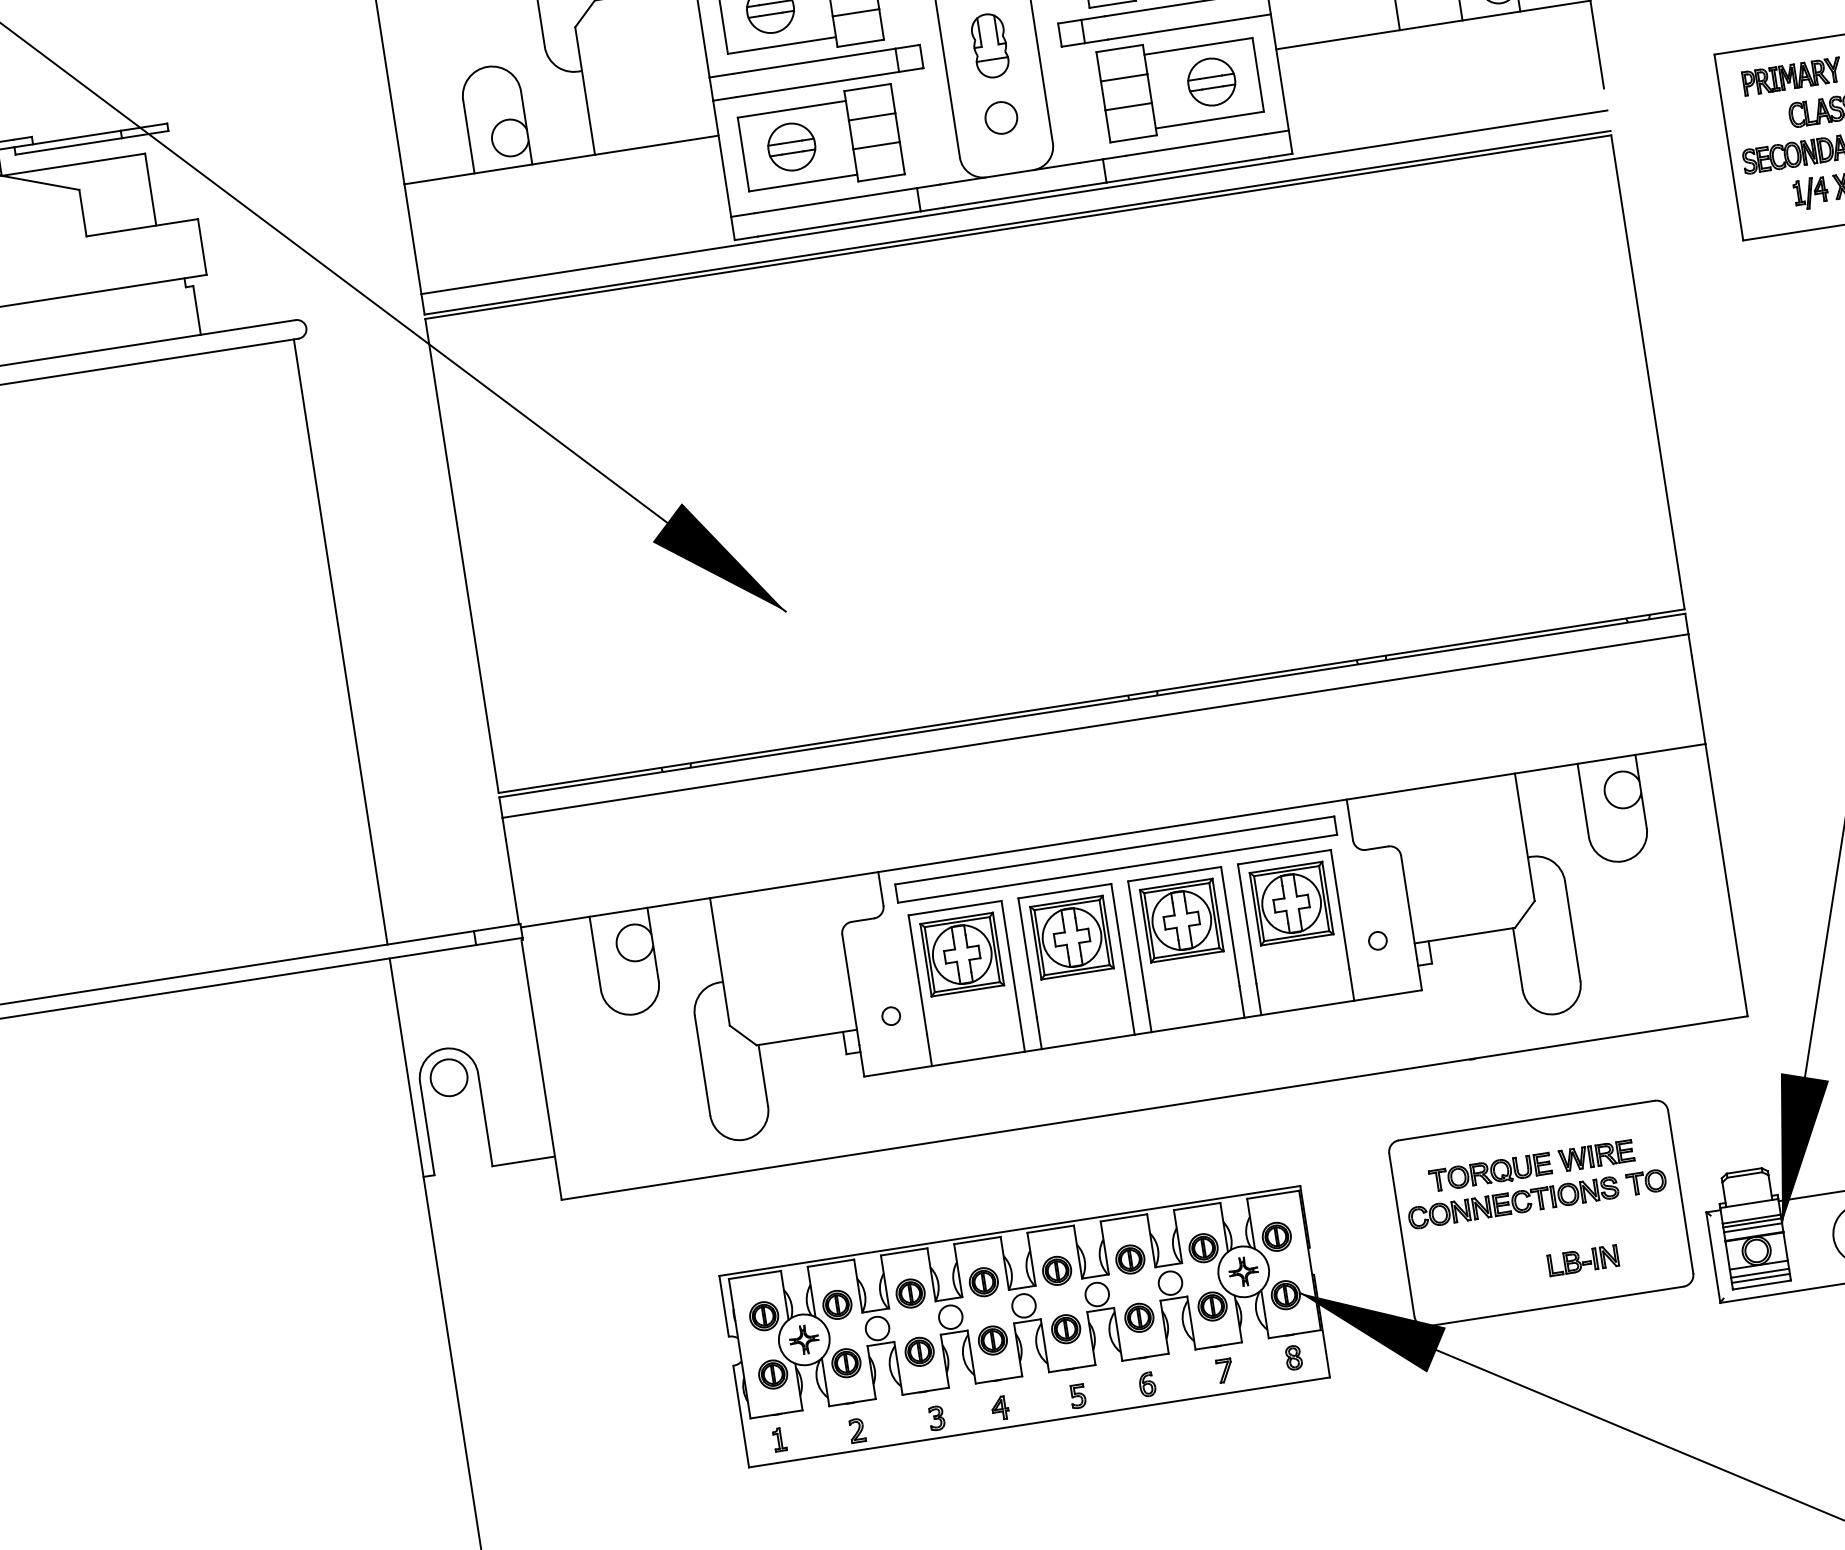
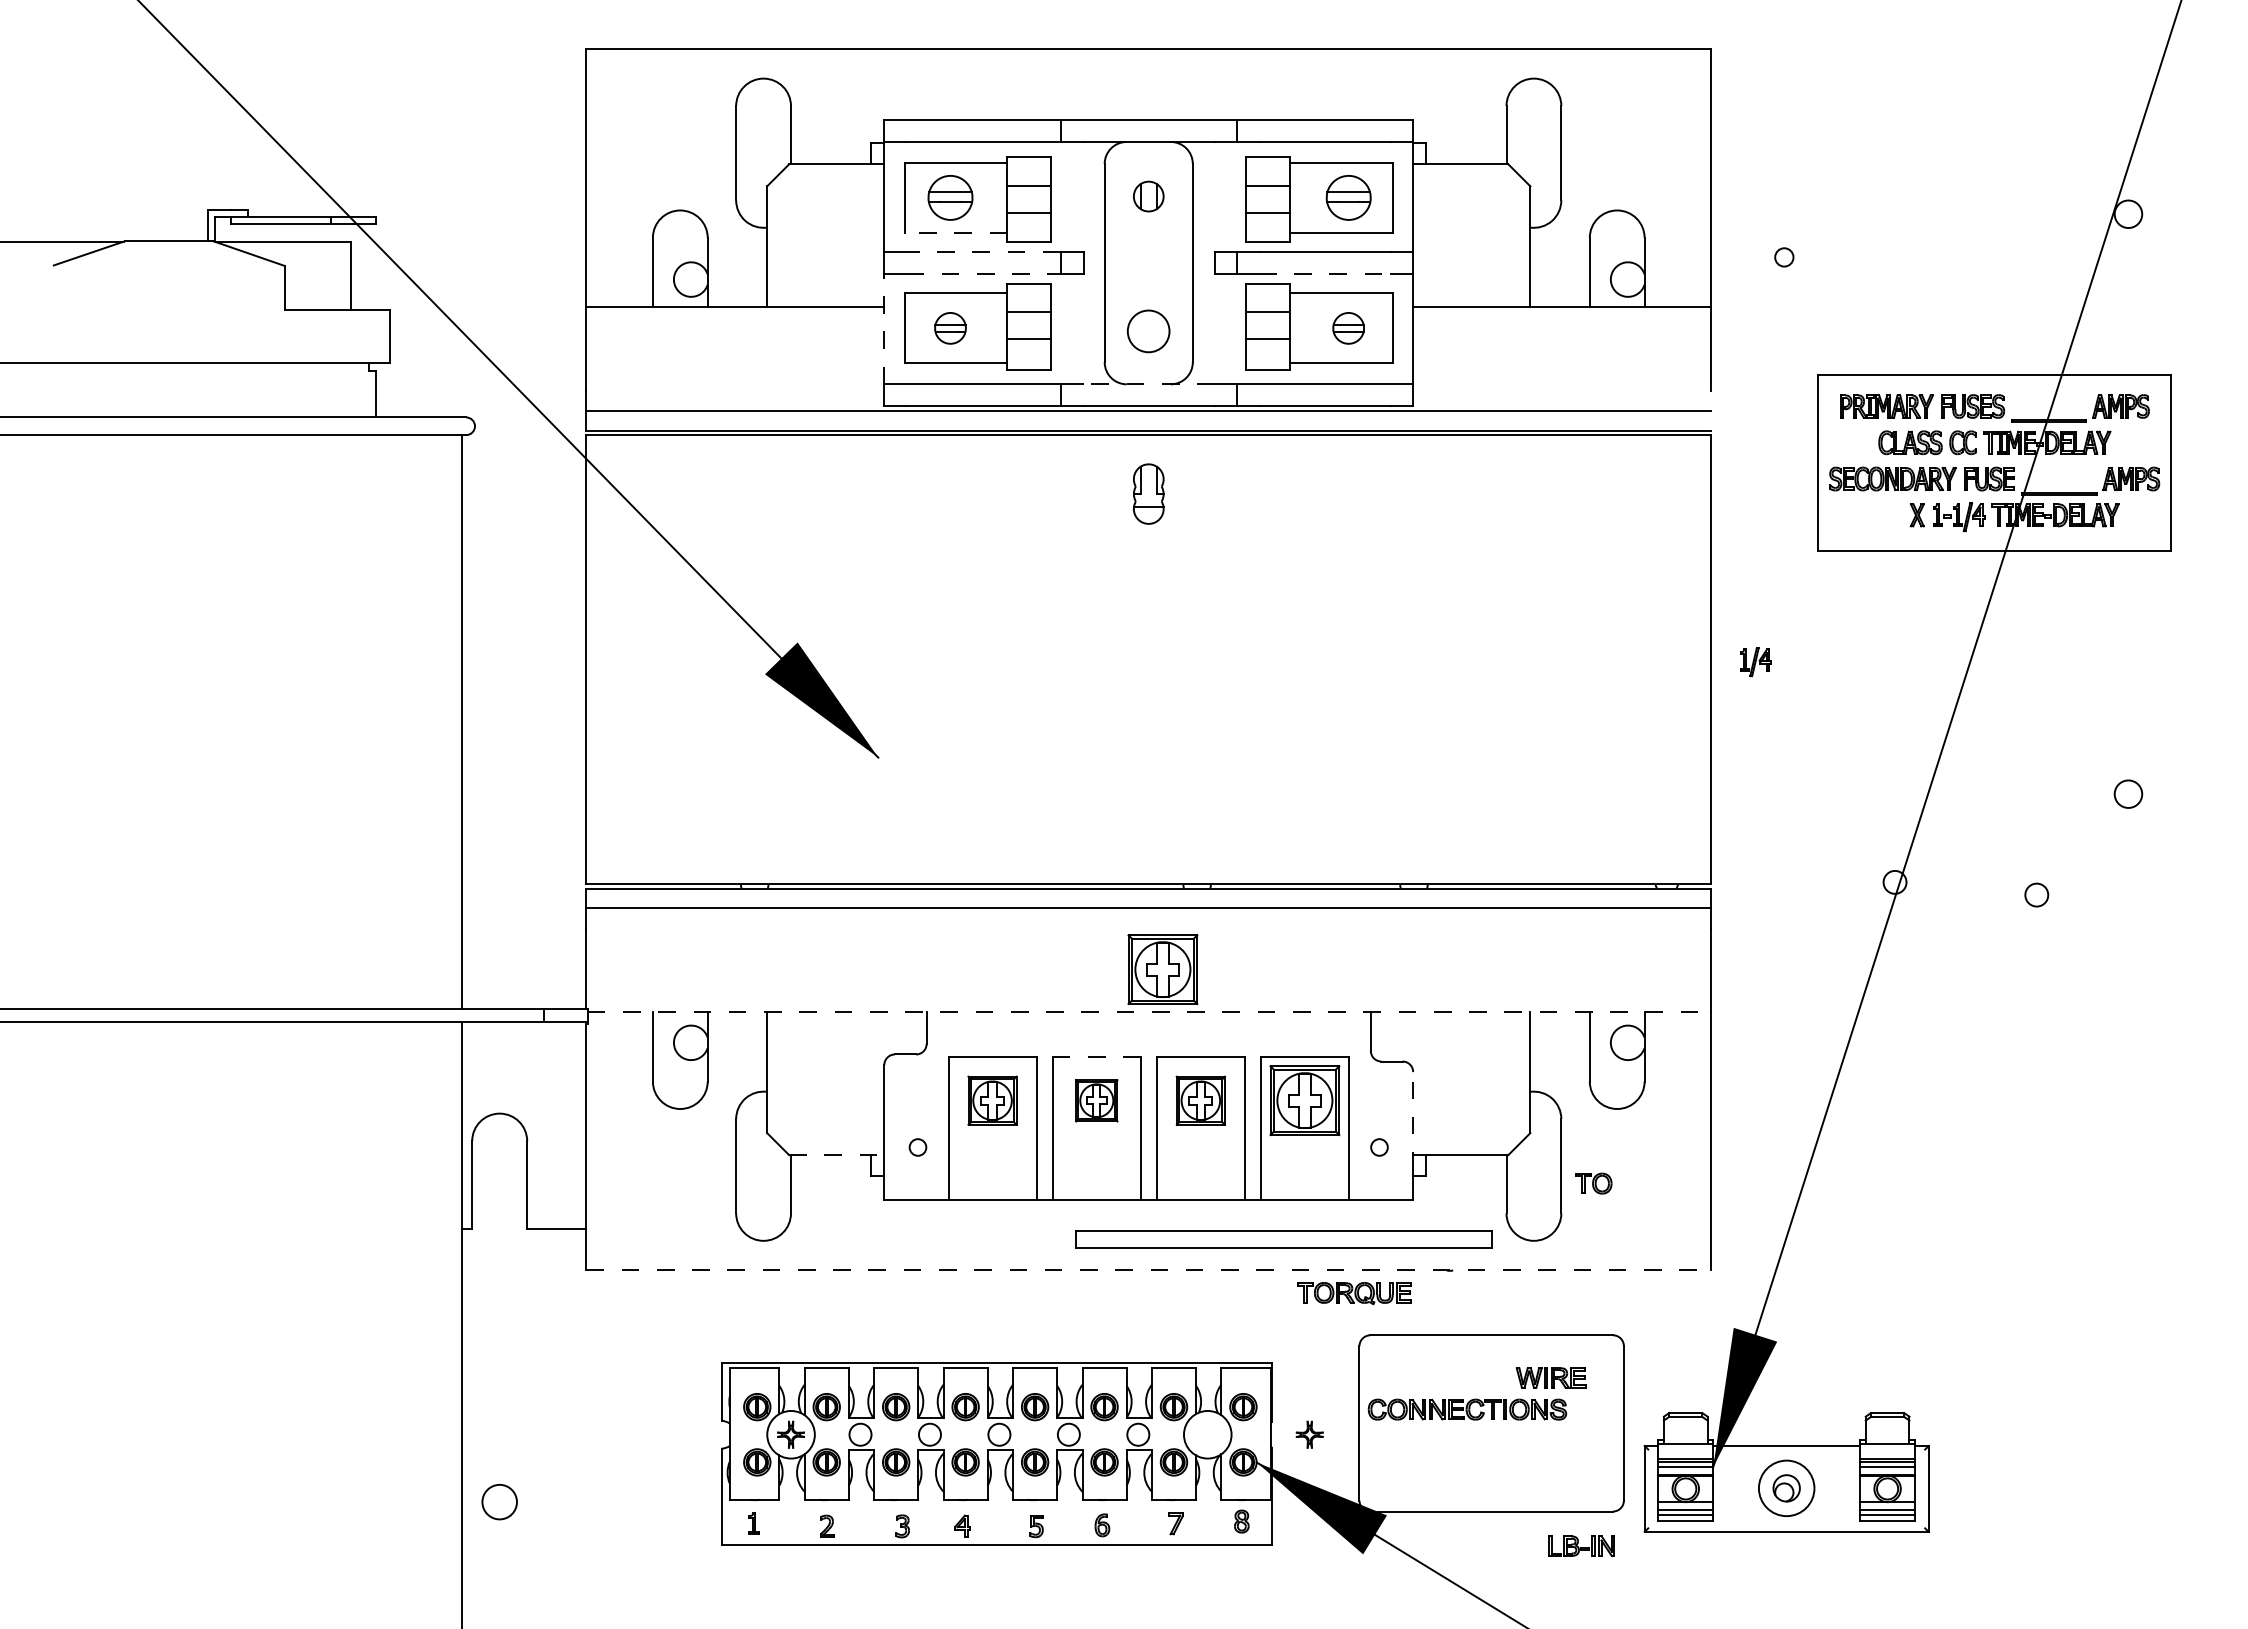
line: (1178, 29) -> (1325, 274), solid -> dashed
line: (781, 45) -> (955, 232), solid -> dashed
part: (989, 45) -> (1148, 493), moved
line: (814, 61) -> (983, 252), solid -> dashed
part: (1211, 82) -> (1348, 328), size x0.7
line: (818, 84) -> (984, 274), solid -> dashed
circle: (1001, 118) -> (1148, 331), size x1.4
part: (791, 147) -> (950, 328), size x0.7
line: (722, 158) -> (884, 328), solid -> dashed
line: (1009, 173) -> (1148, 384), solid -> dashed
part: (1810, 193) -> (1755, 662), moved
part: (1120, 788) -> (1162, 969), added
line: (1113, 836) -> (1149, 1012), solid -> dashed
part: (1115, 859) -> (1283, 1239), moved
line: (1065, 890) -> (1097, 1056), solid -> dashed
line: (1409, 906) -> (1413, 1120), solid -> dashed
part: (1181, 920) -> (1200, 1100), size x0.7
part: (1071, 937) -> (1096, 1100), size x0.6
part: (962, 954) -> (992, 1100), size x0.7
line: (806, 1037) -> (836, 1155), solid -> dashed
circle: (448, 1078) -> (499, 1502), moved
line: (1155, 1108) -> (1149, 1270), solid -> dashed
part: (1490, 1172) -> (1354, 1293), moved
part: (1646, 1182) -> (1593, 1183), moved
part: (1582, 1260) -> (1581, 1545), moved
part: (1243, 1271) -> (1309, 1434), moved

